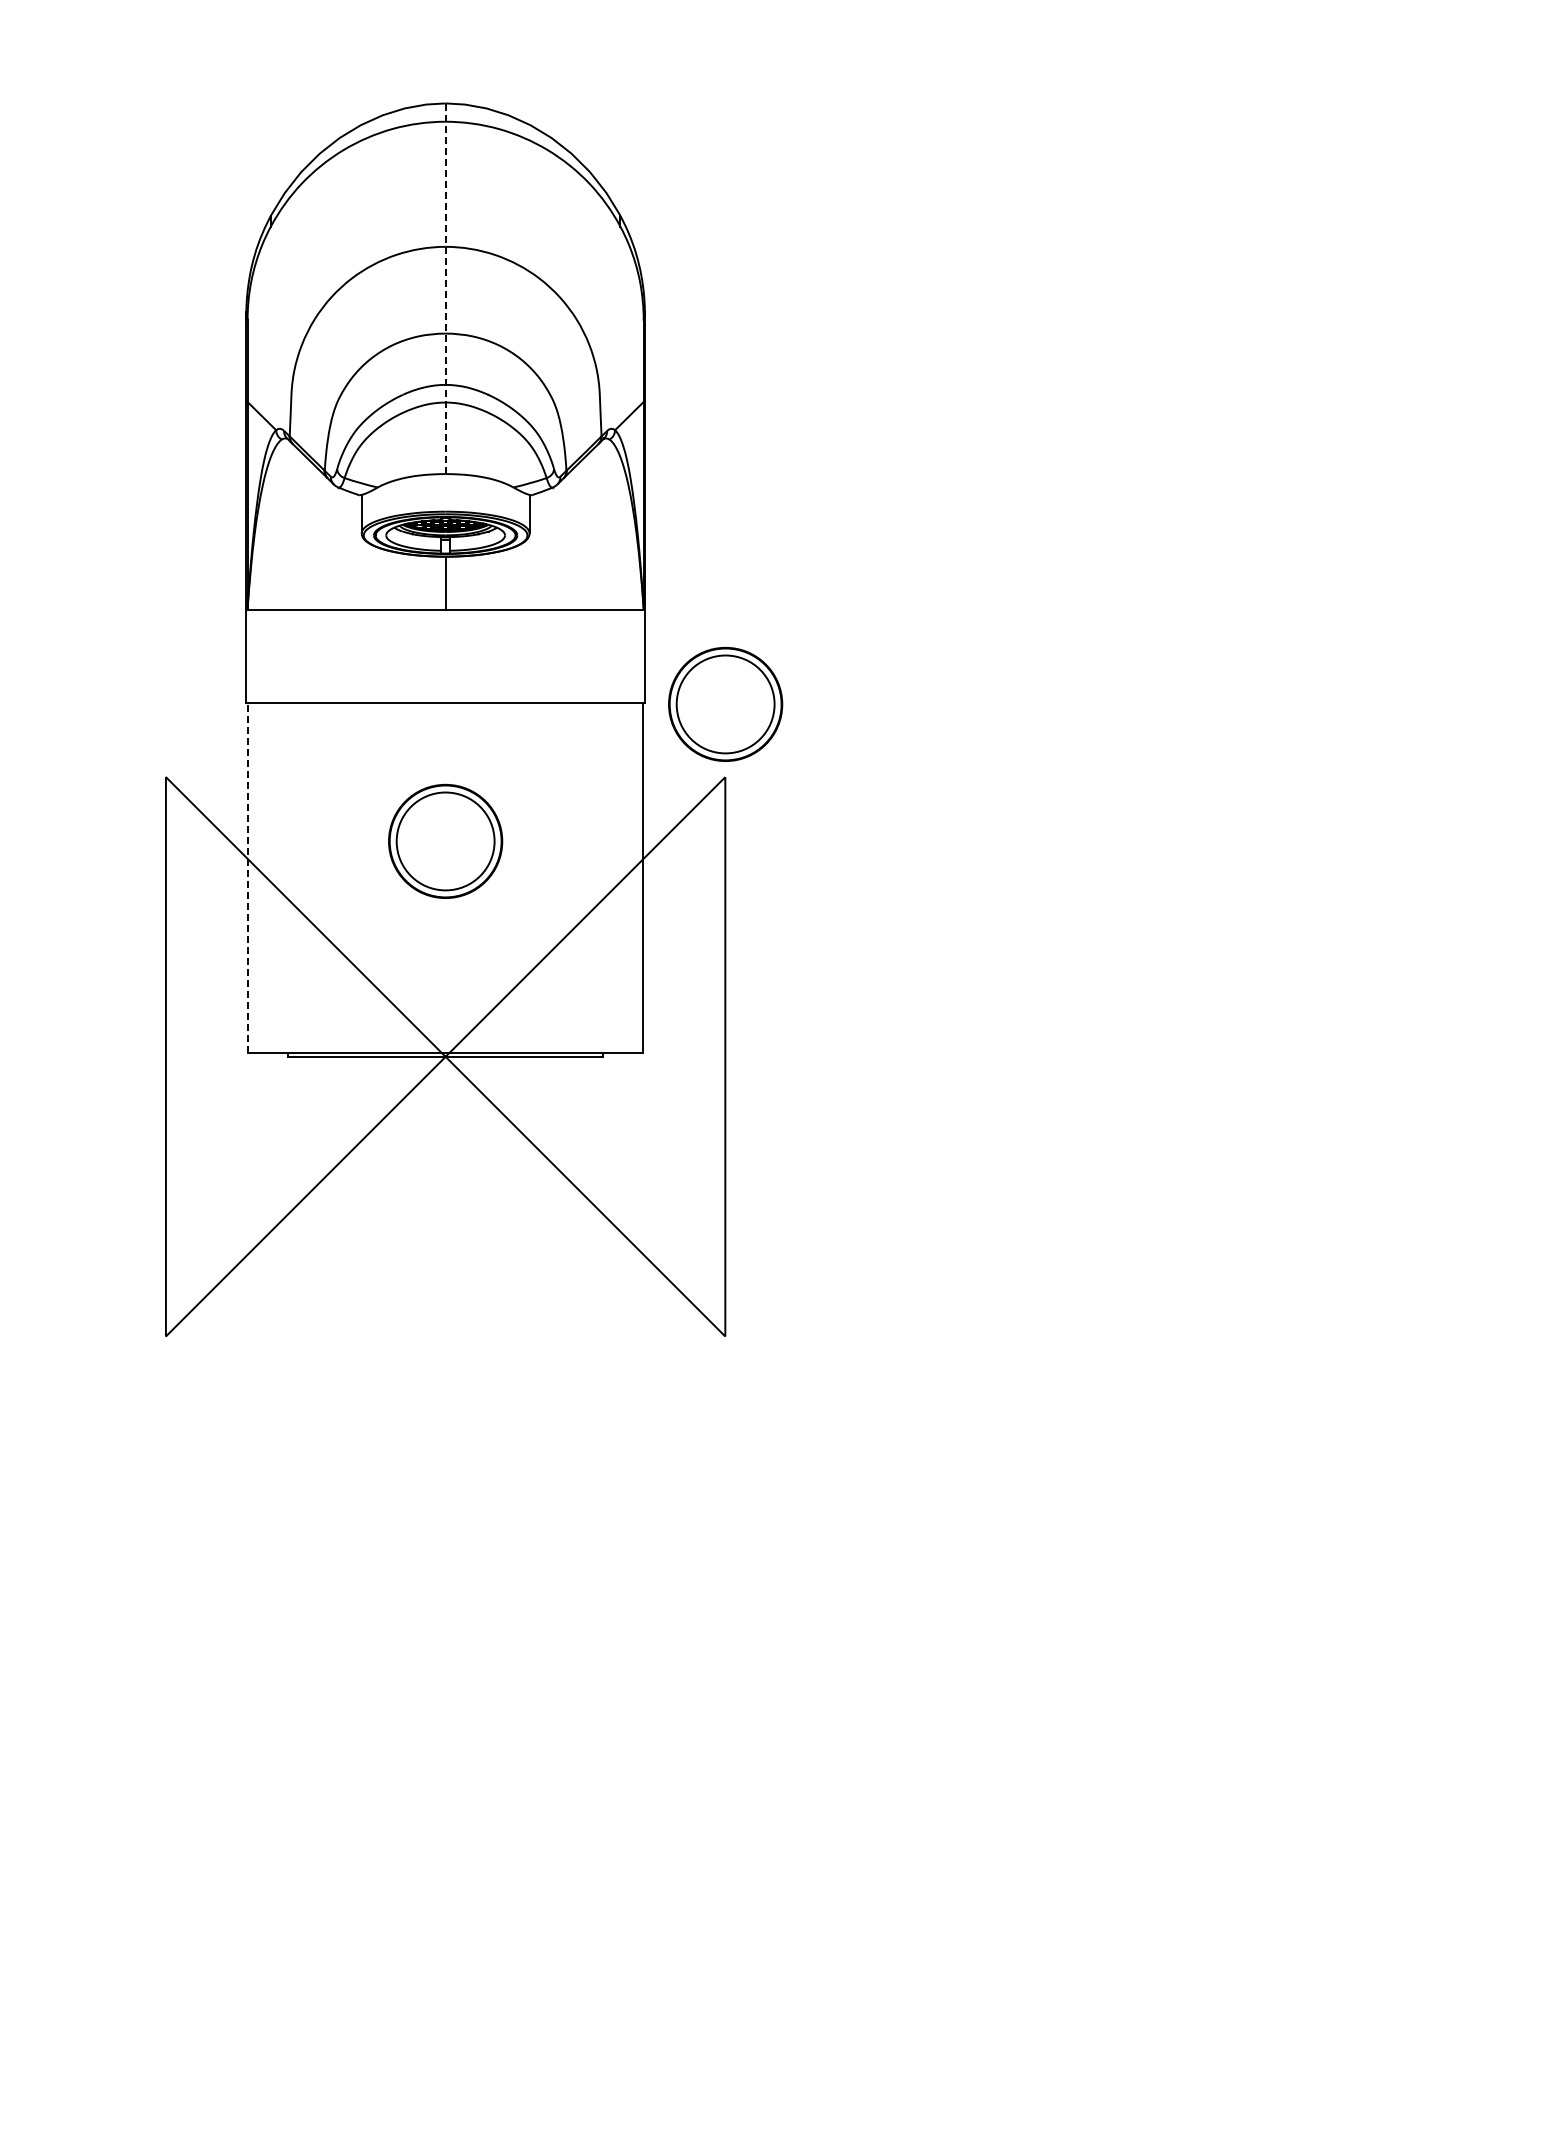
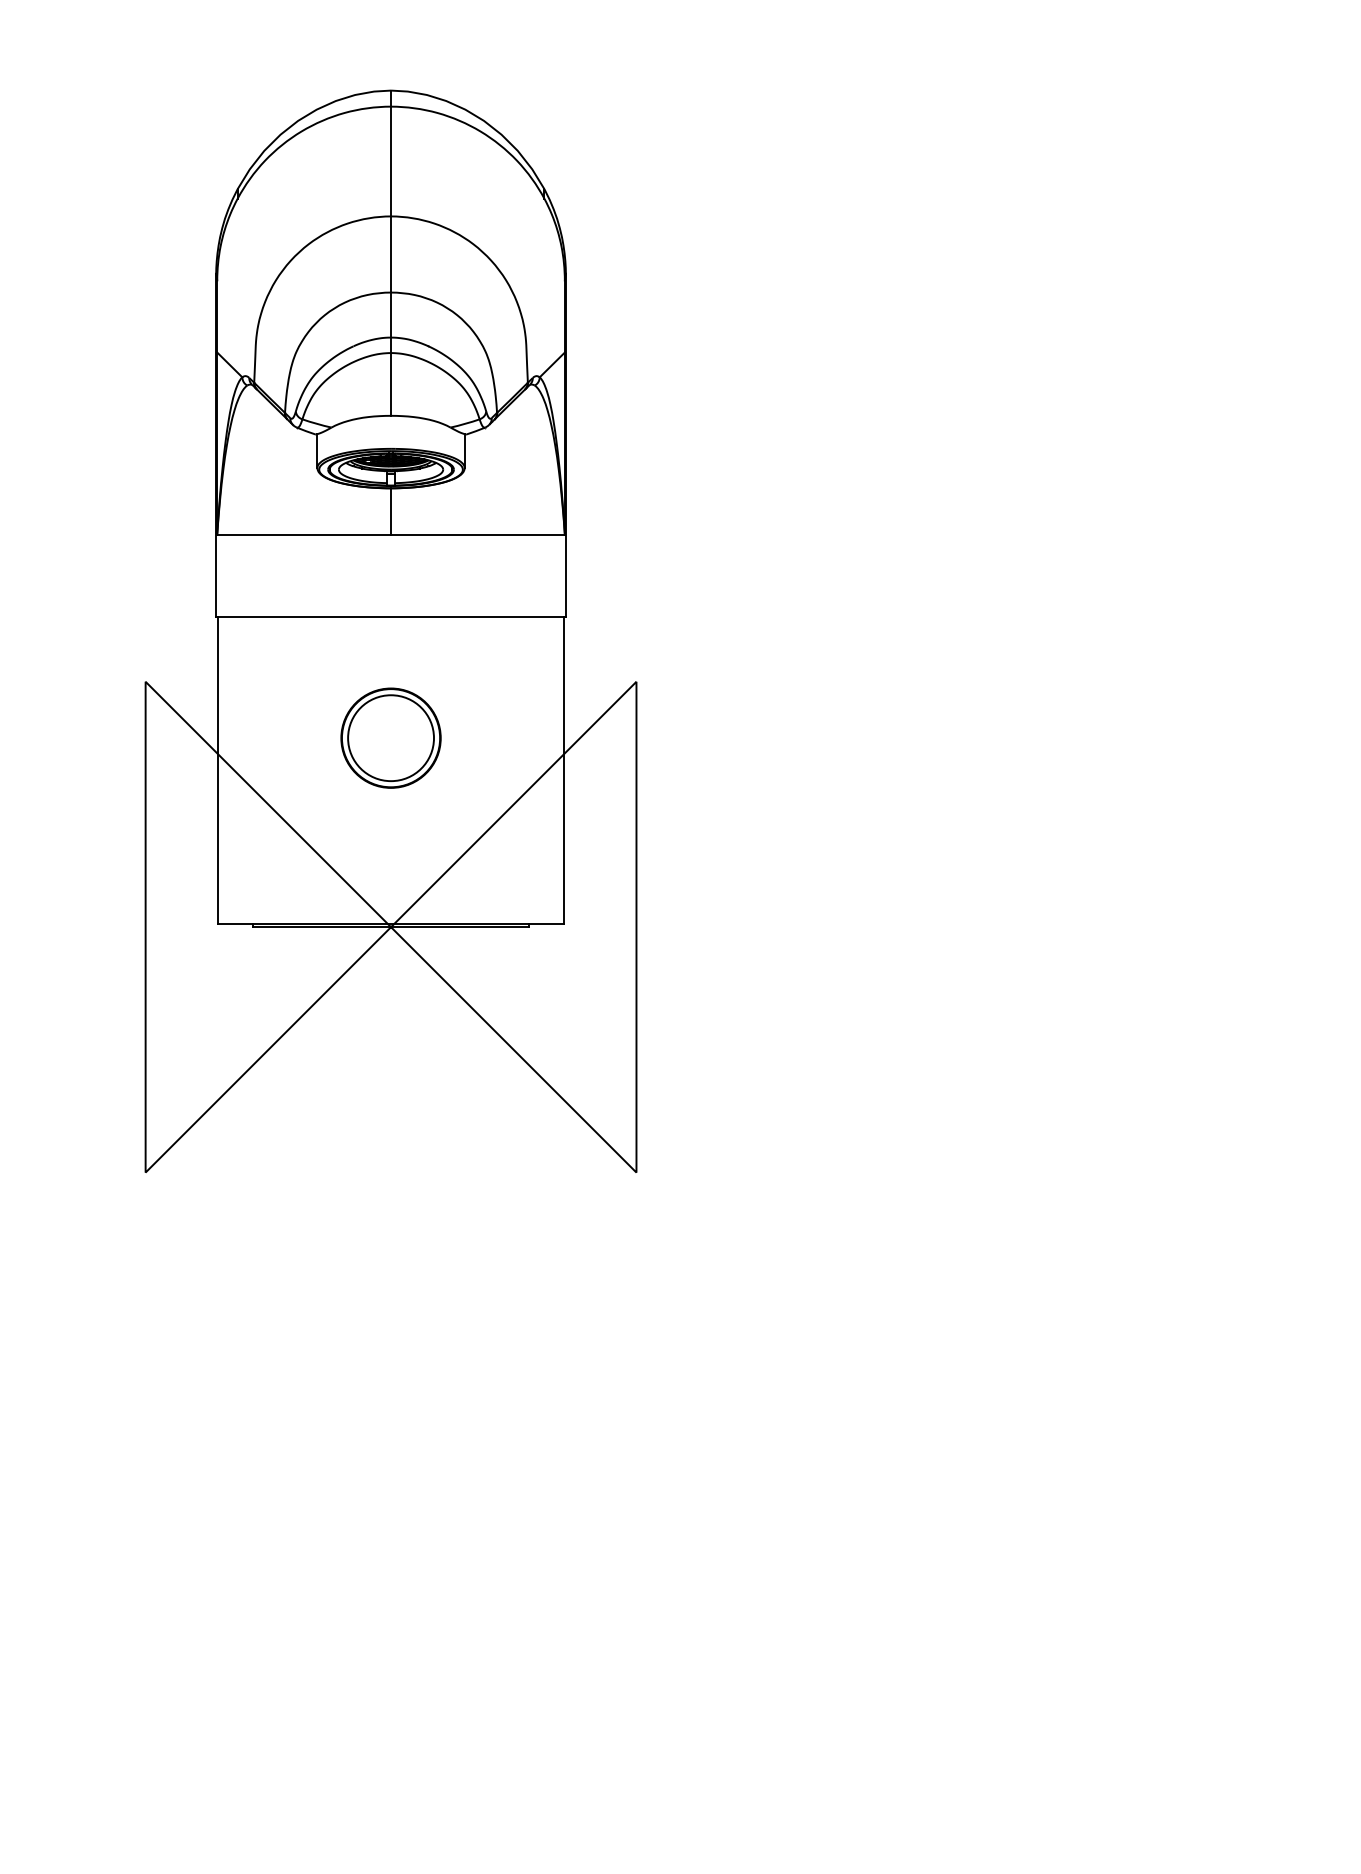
line: (445, 288) -> (390, 252), dashed -> solid
part: (725, 703) -> (636, 617), removed
line: (248, 877) -> (218, 769), dashed -> solid

